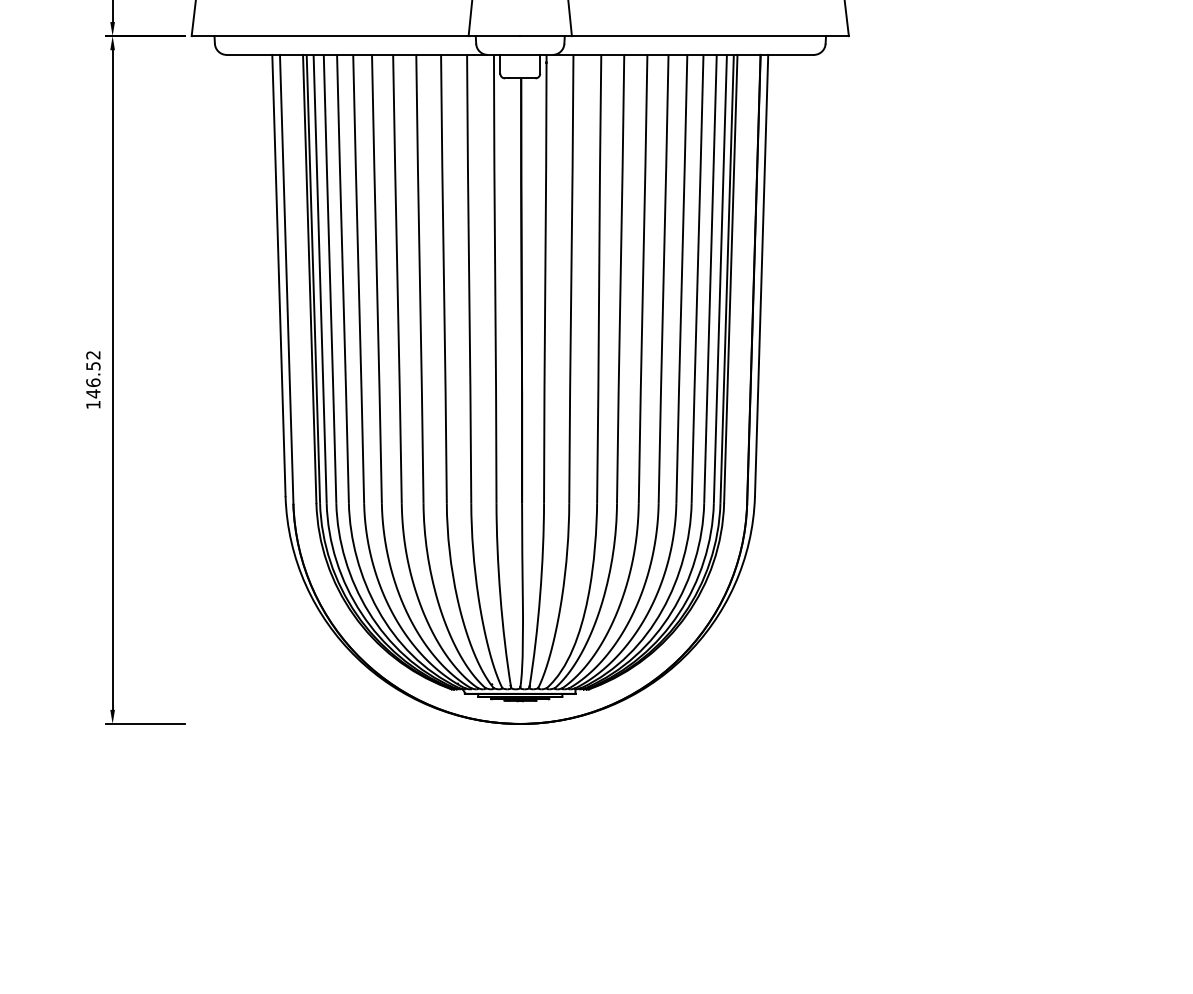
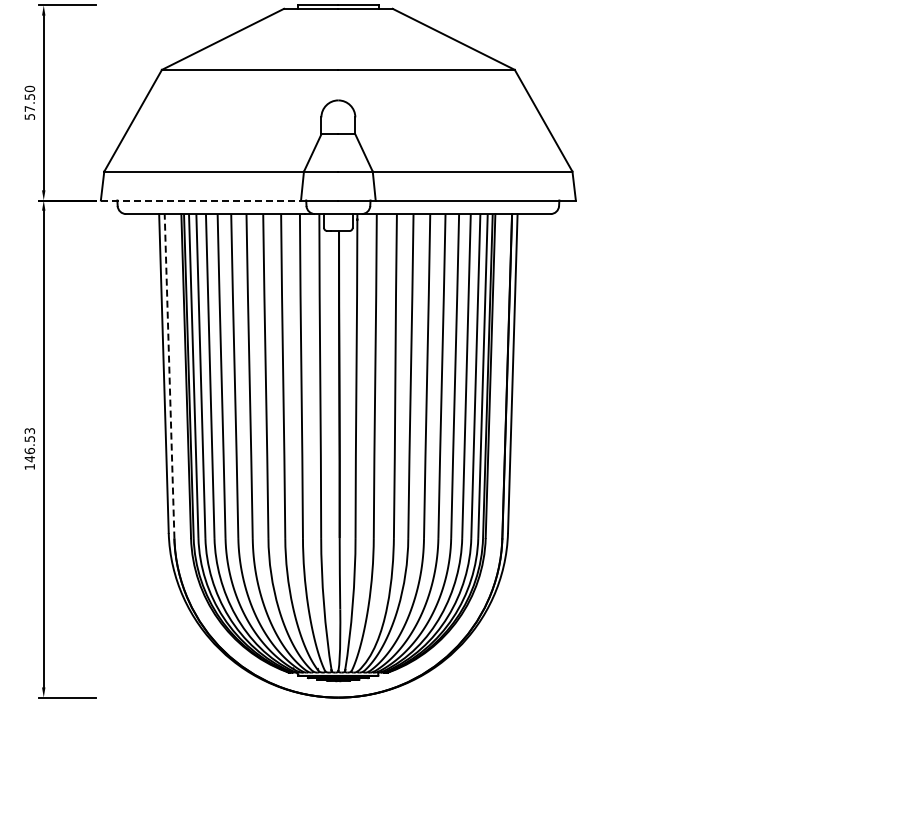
line: (330, 36) -> (201, 200), solid -> dashed
line: (286, 278) -> (169, 375), solid -> dashed
text: (94, 354) -> (30, 430), 146.52 -> 146.53

